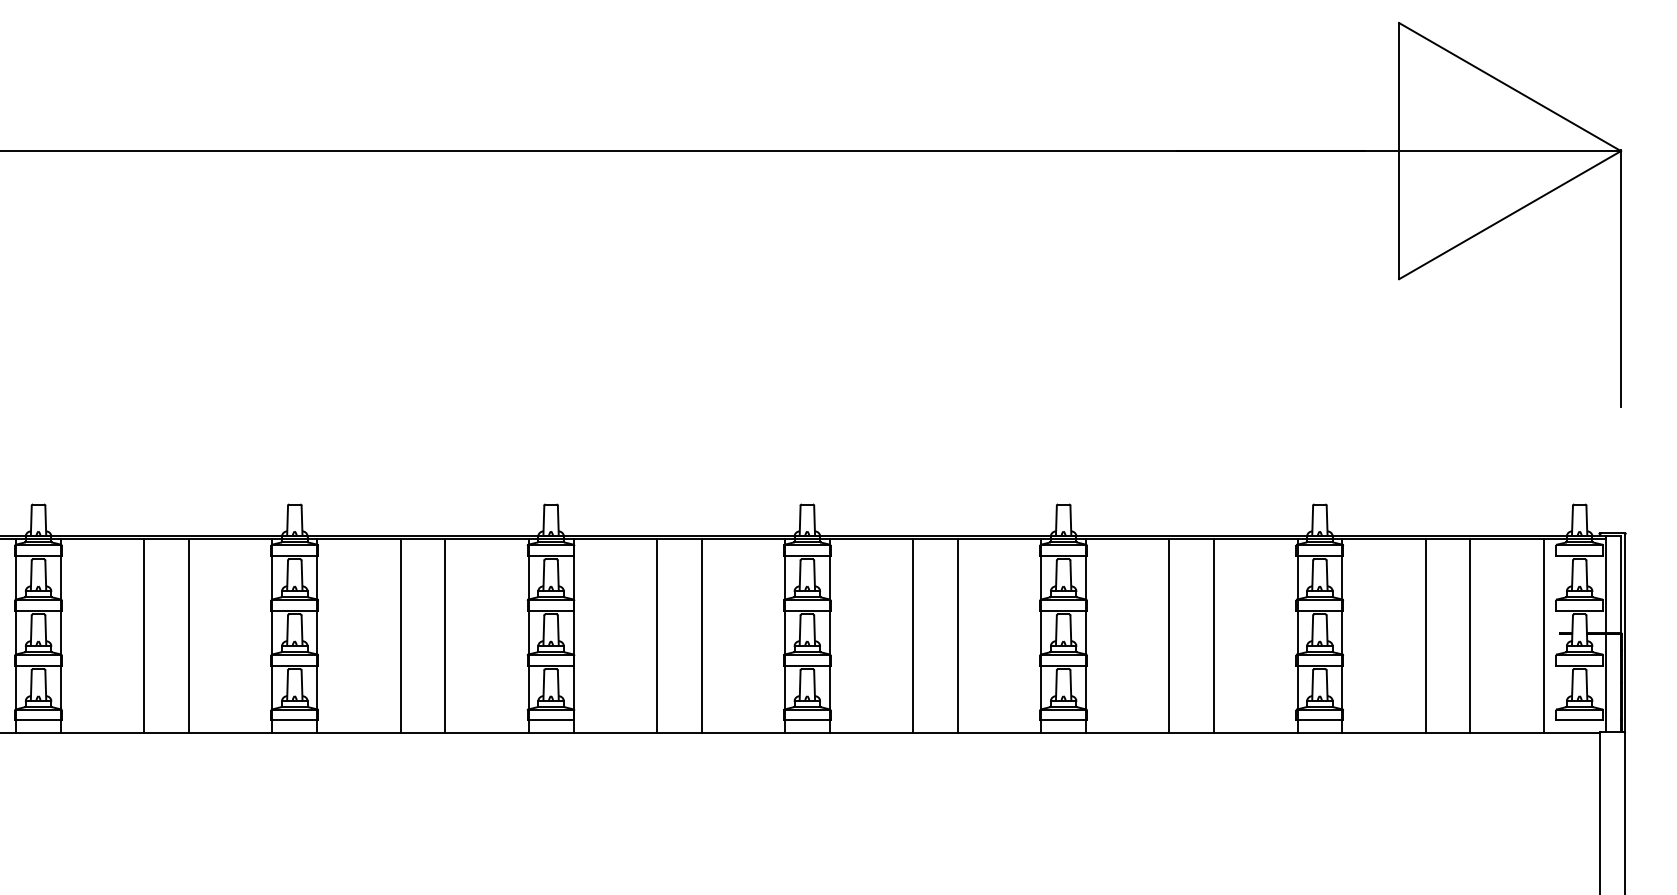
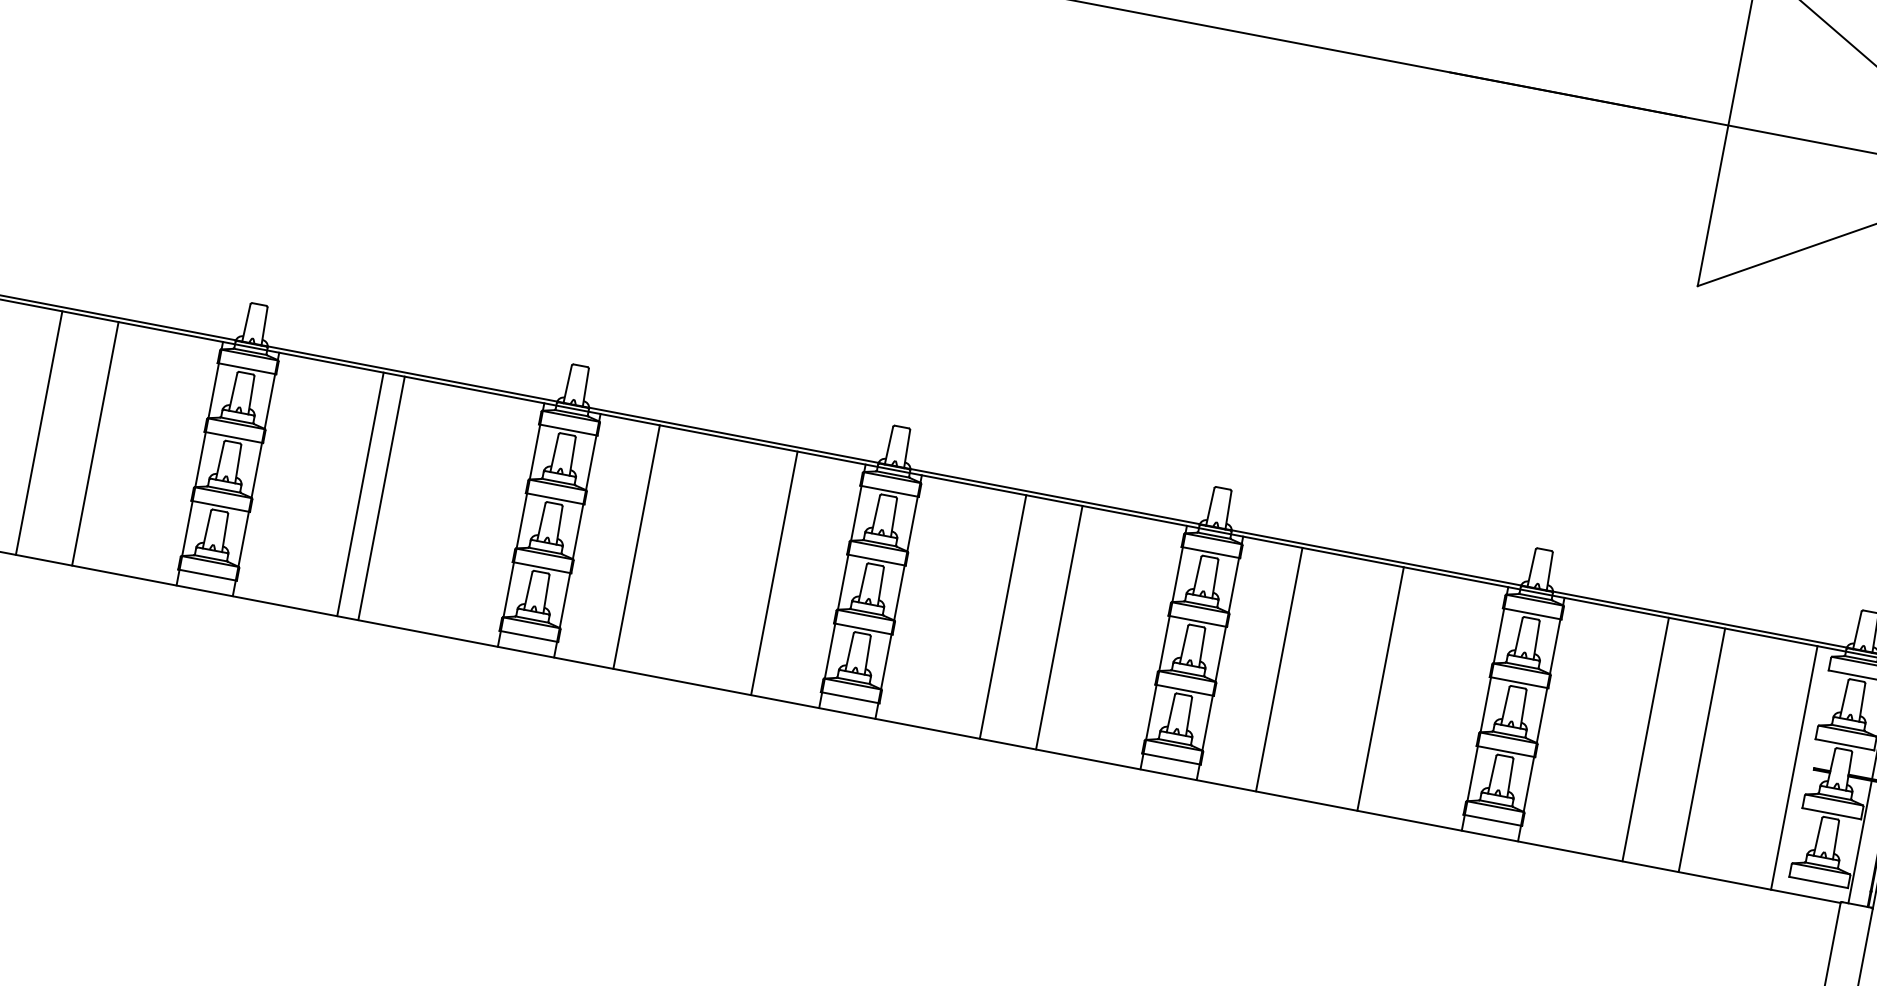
line: (445, 635) -> (381, 498), moved
line: (656, 635) -> (636, 546), moved
line: (701, 635) -> (774, 572), moved
line: (1169, 635) -> (1279, 669), moved

